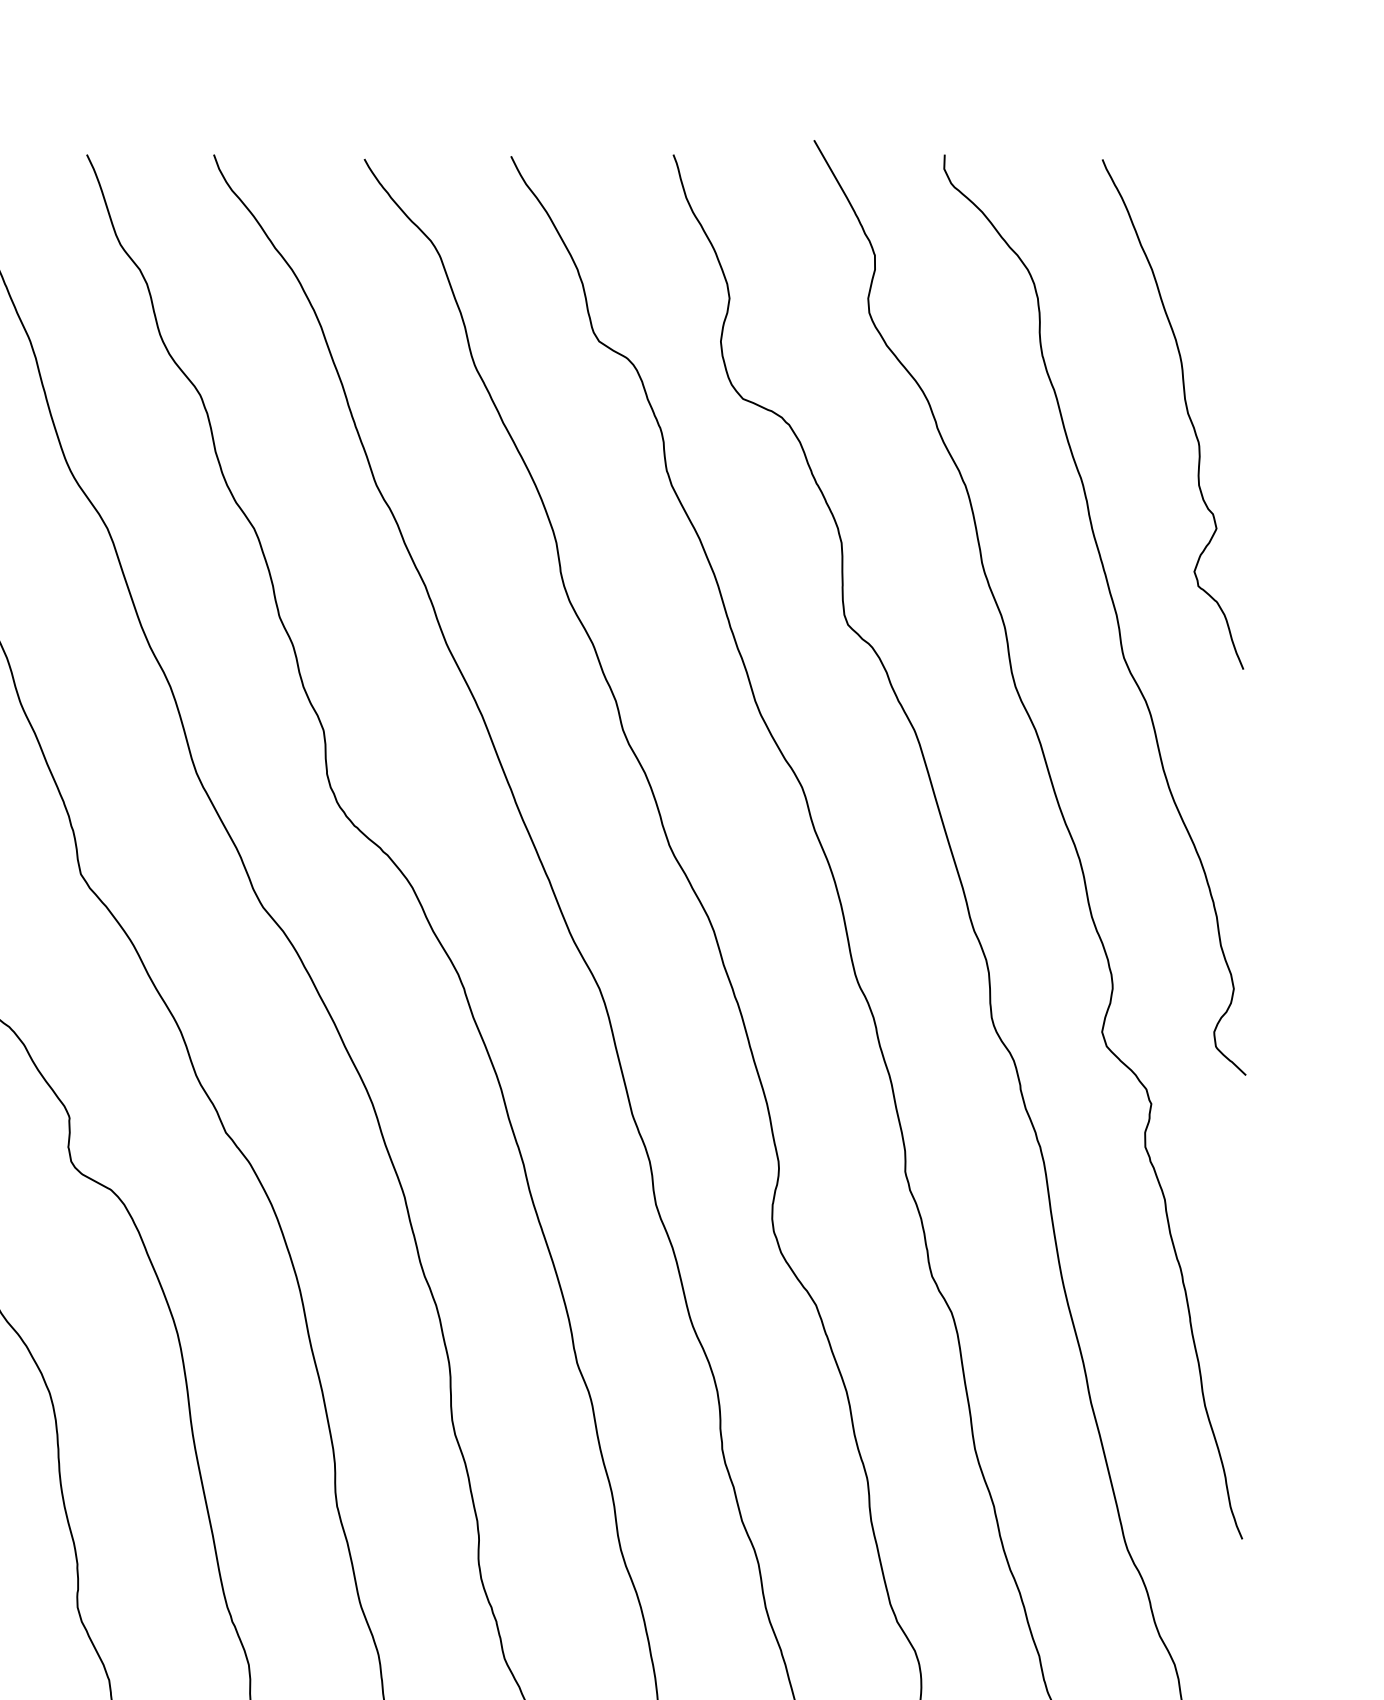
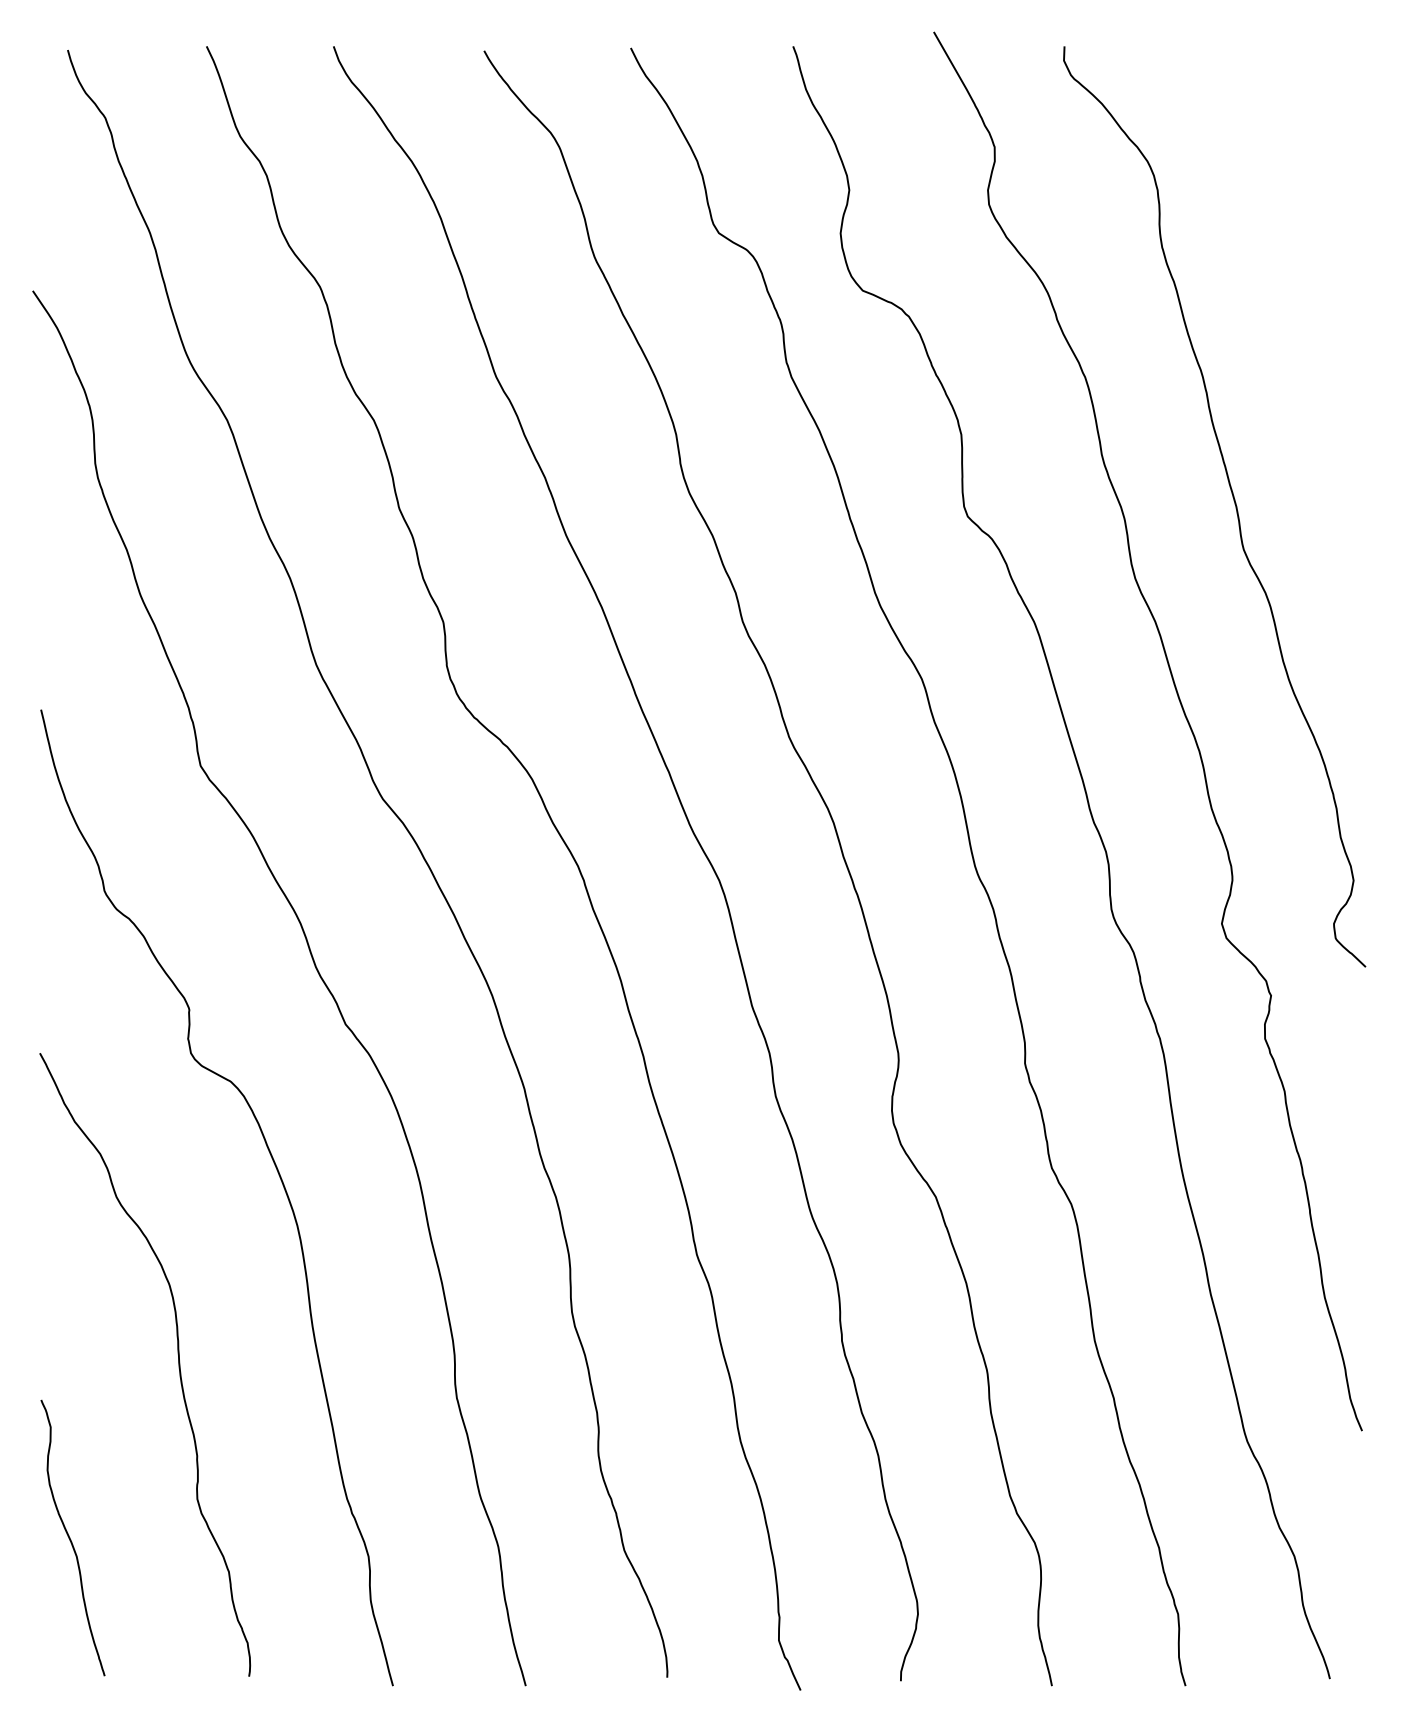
curve: (1186, 412) -> (1306, 304), removed

